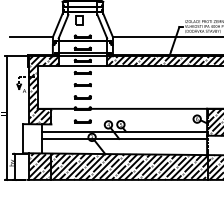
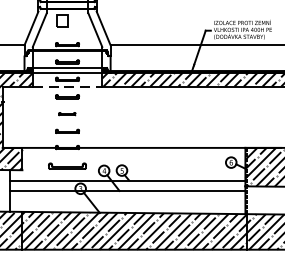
line: (83, 66) -> (68, 87), solid -> dashed
part: (82, 85) -> (66, 114), size x0.7
part: (82, 121) -> (66, 166), size x1.6

